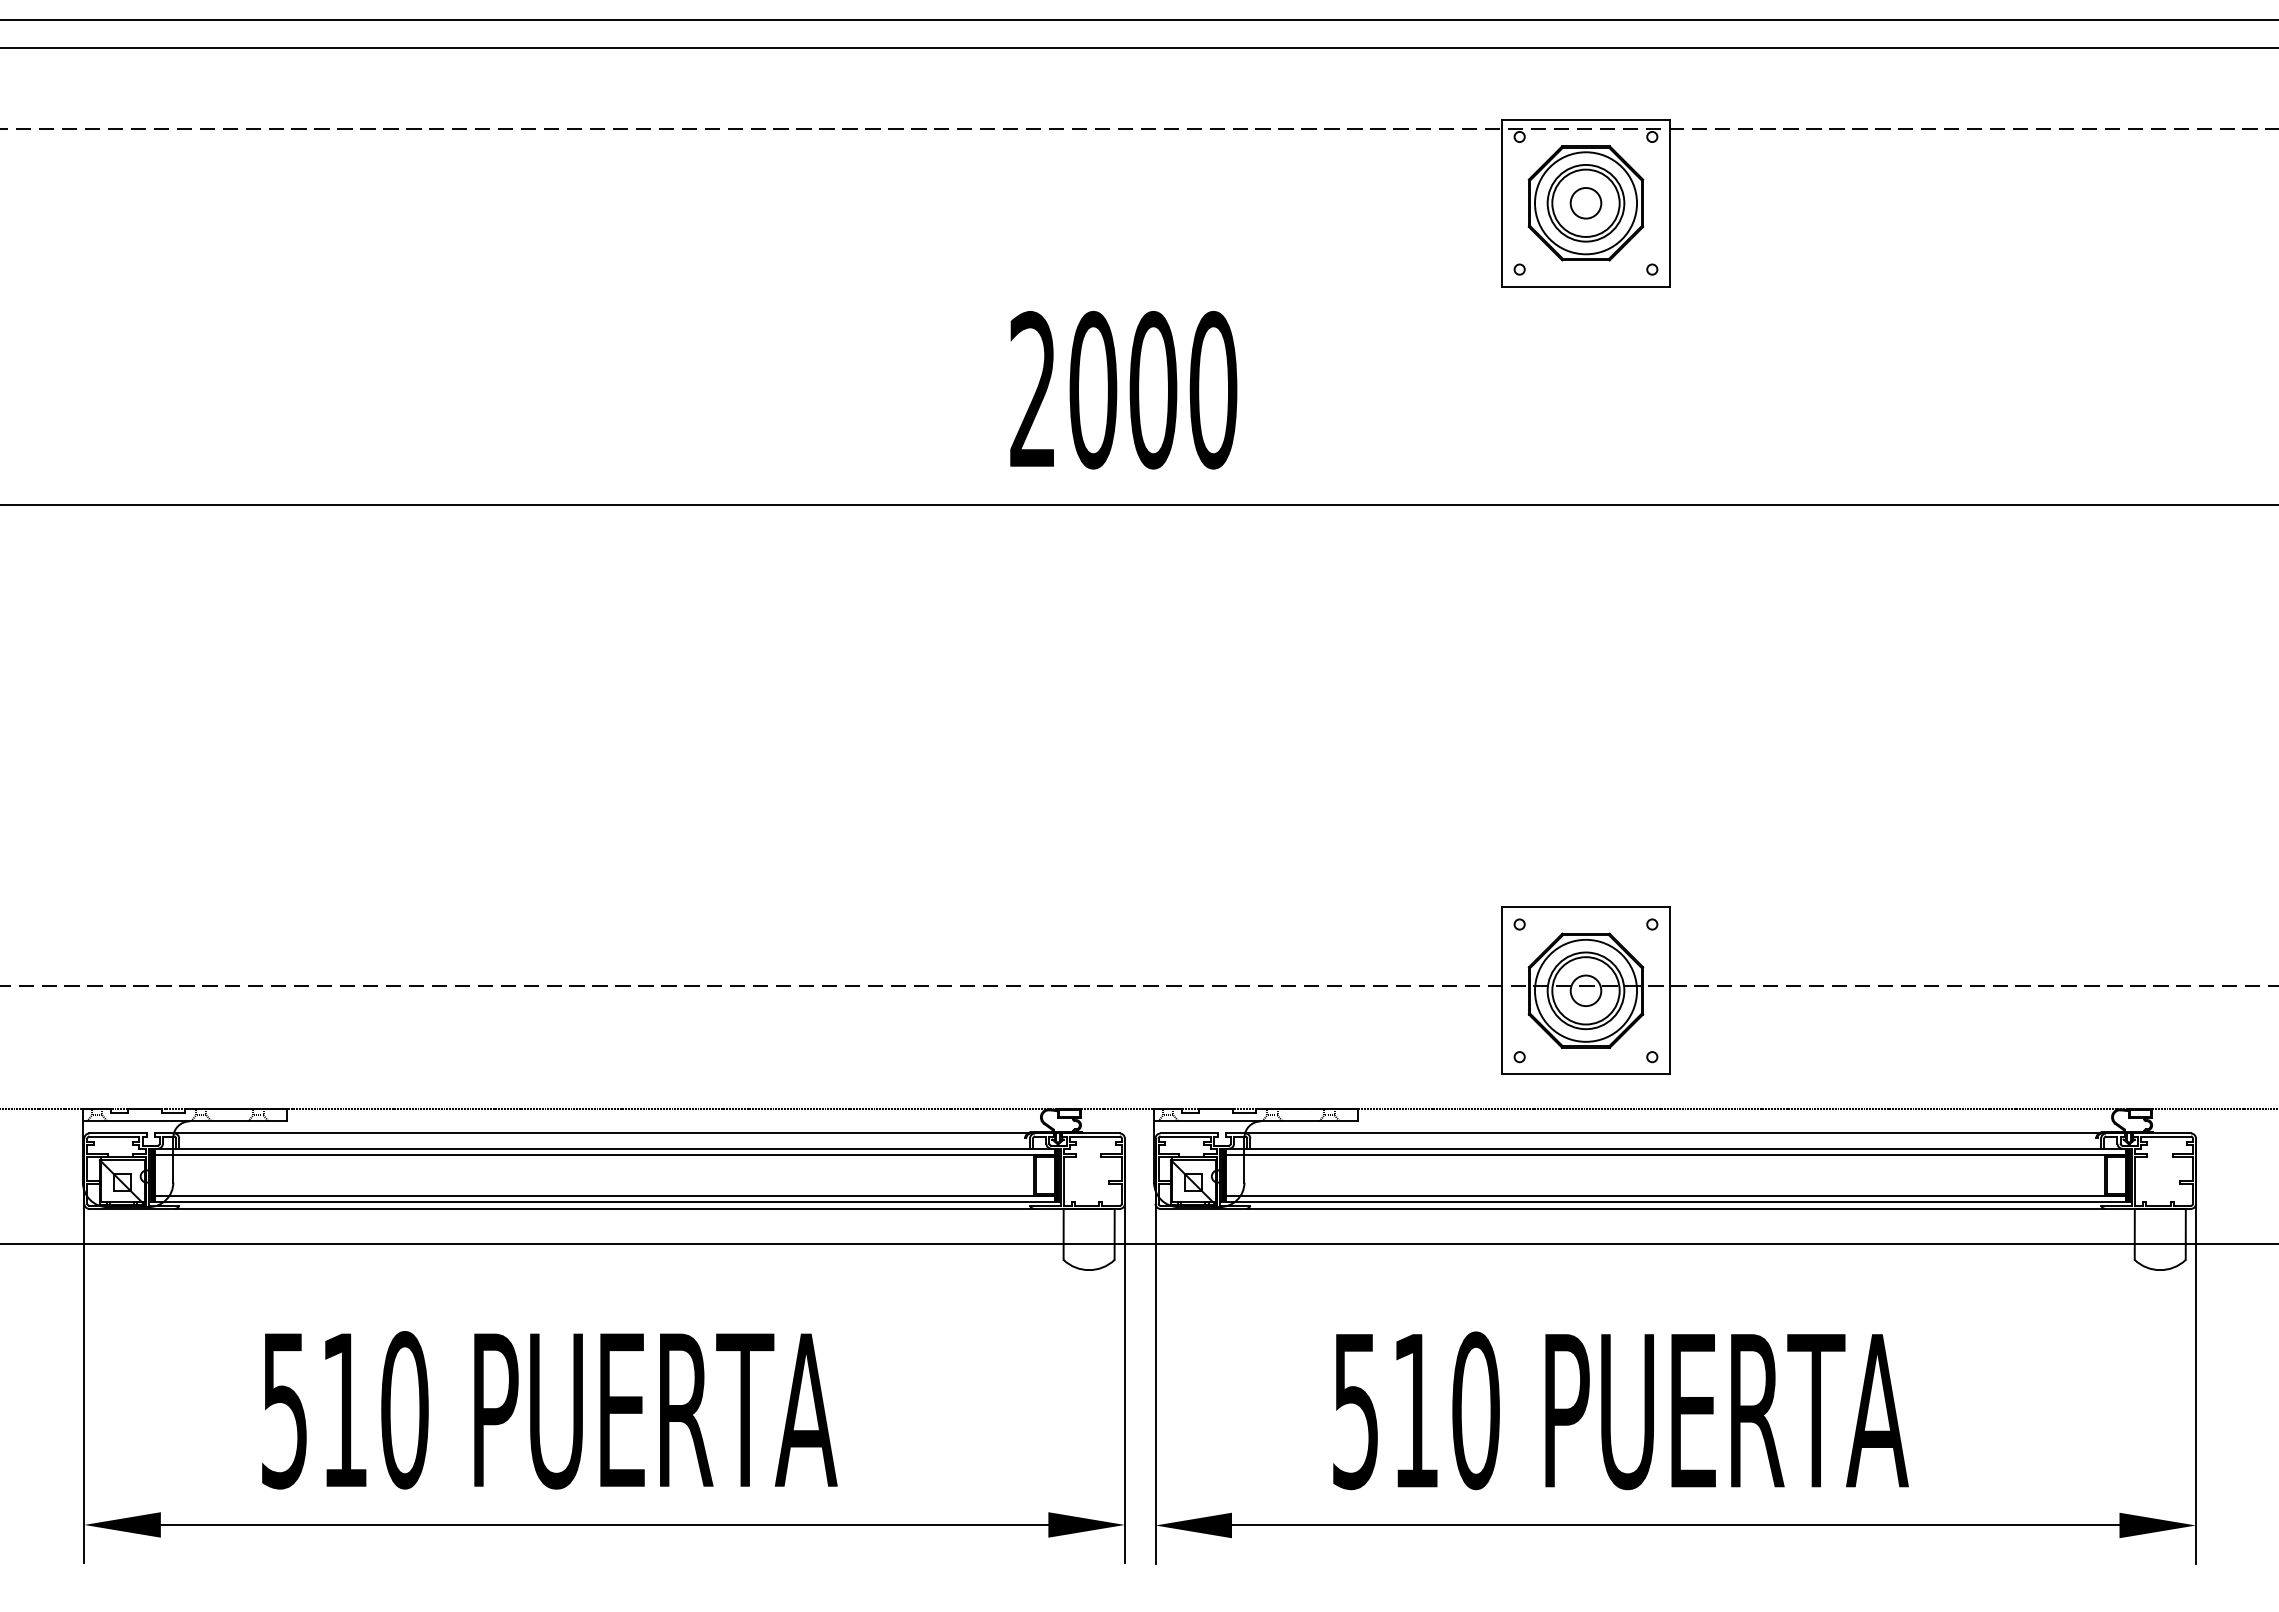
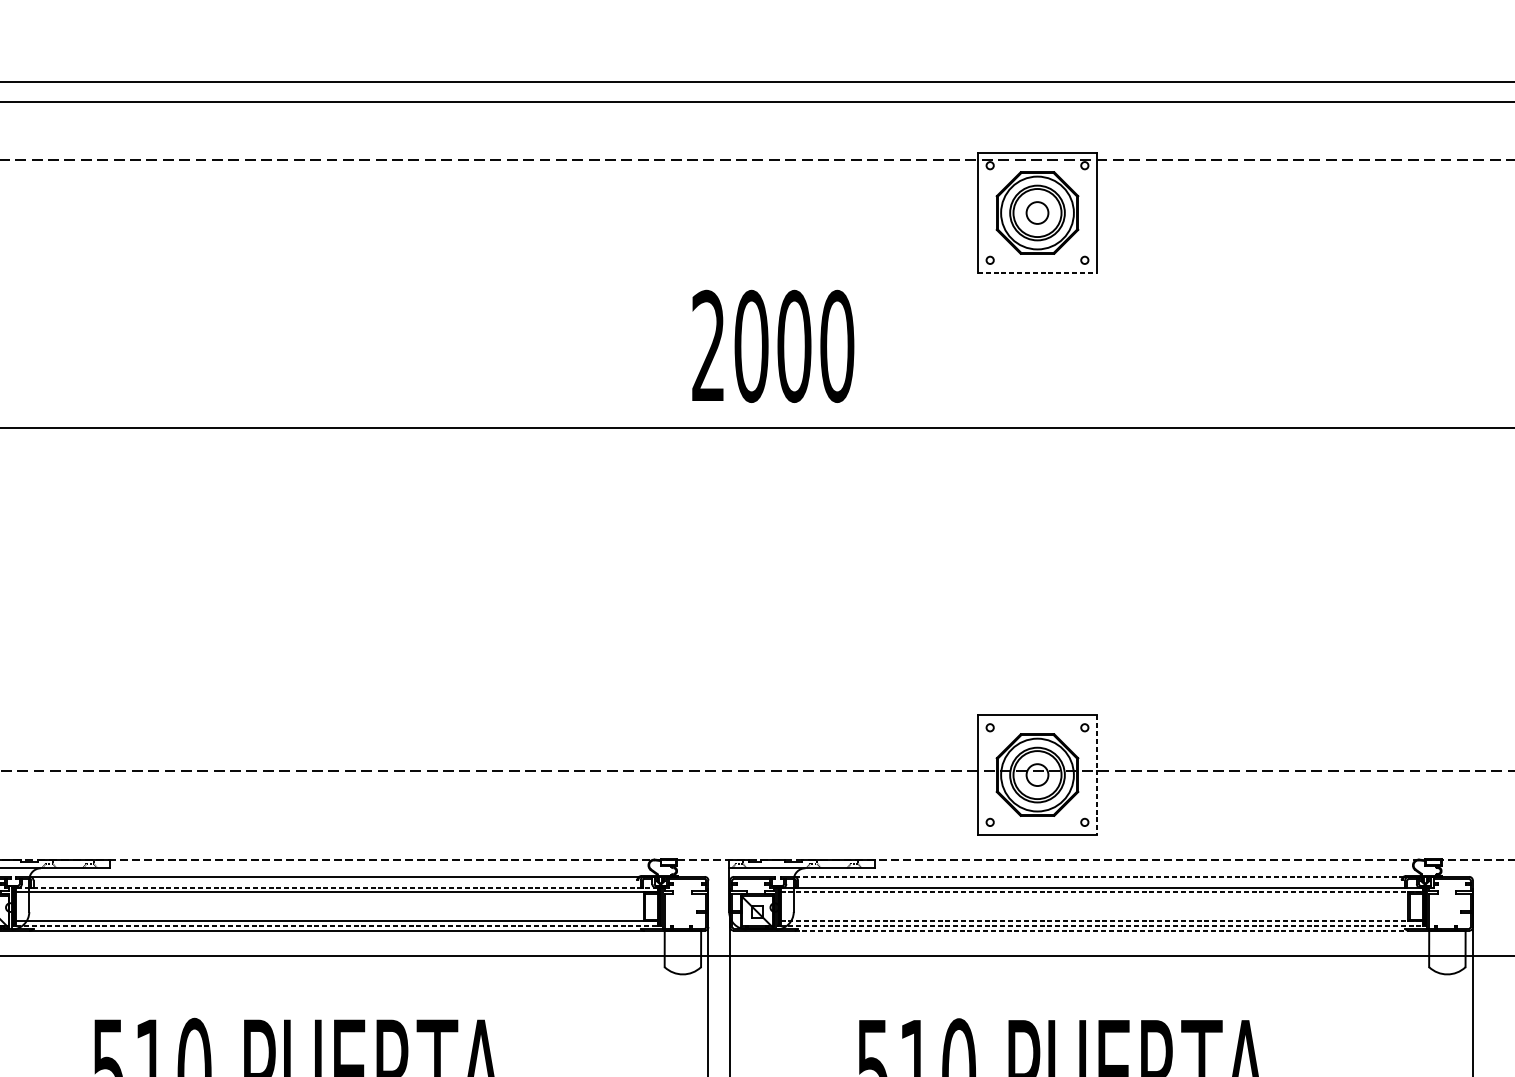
line: (1586, 286) -> (1037, 272), solid -> dashed
text: (1123, 390) -> (773, 346), moved
line: (1669, 990) -> (1097, 774), solid -> dashed
line: (1676, 1133) -> (1102, 876), solid -> dashed
line: (604, 1148) -> (337, 887), solid -> dashed
line: (1675, 1154) -> (1101, 891), solid -> dashed
line: (1675, 1195) -> (1101, 921), solid -> dashed
line: (604, 1201) -> (337, 925), solid -> dashed
line: (1675, 1201) -> (1101, 925), solid -> dashed
line: (1676, 1208) -> (1102, 930), solid -> dashed

